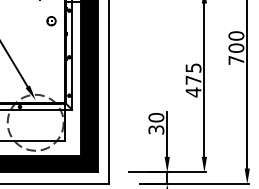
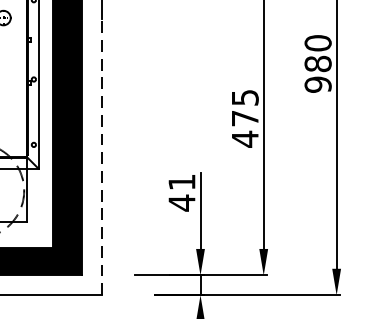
text: (236, 54) -> (318, 74), 700 -> 980
line: (109, 102) -> (102, 156), solid -> dashed
text: (156, 123) -> (182, 192), 30 -> 41

